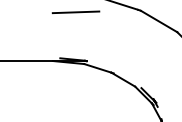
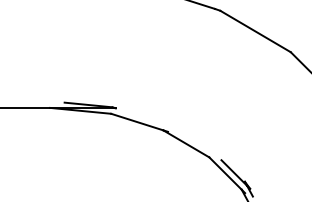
line: (75, 12) -> (94, 14), removed

